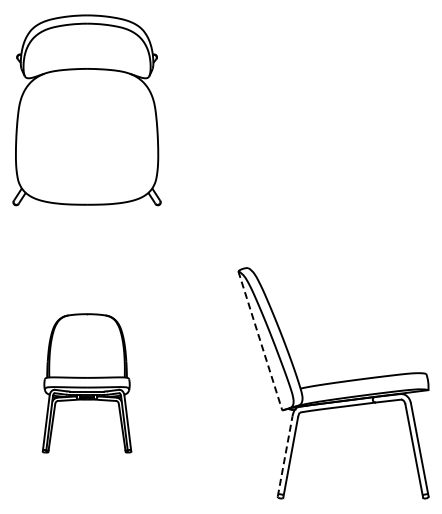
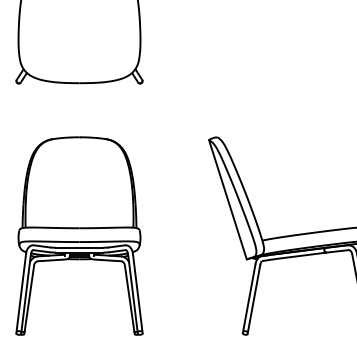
line: (260, 341) -> (228, 200), dashed -> solid
part: (86, 383) -> (79, 236), size x1.67
line: (285, 456) -> (249, 298), dashed -> solid

